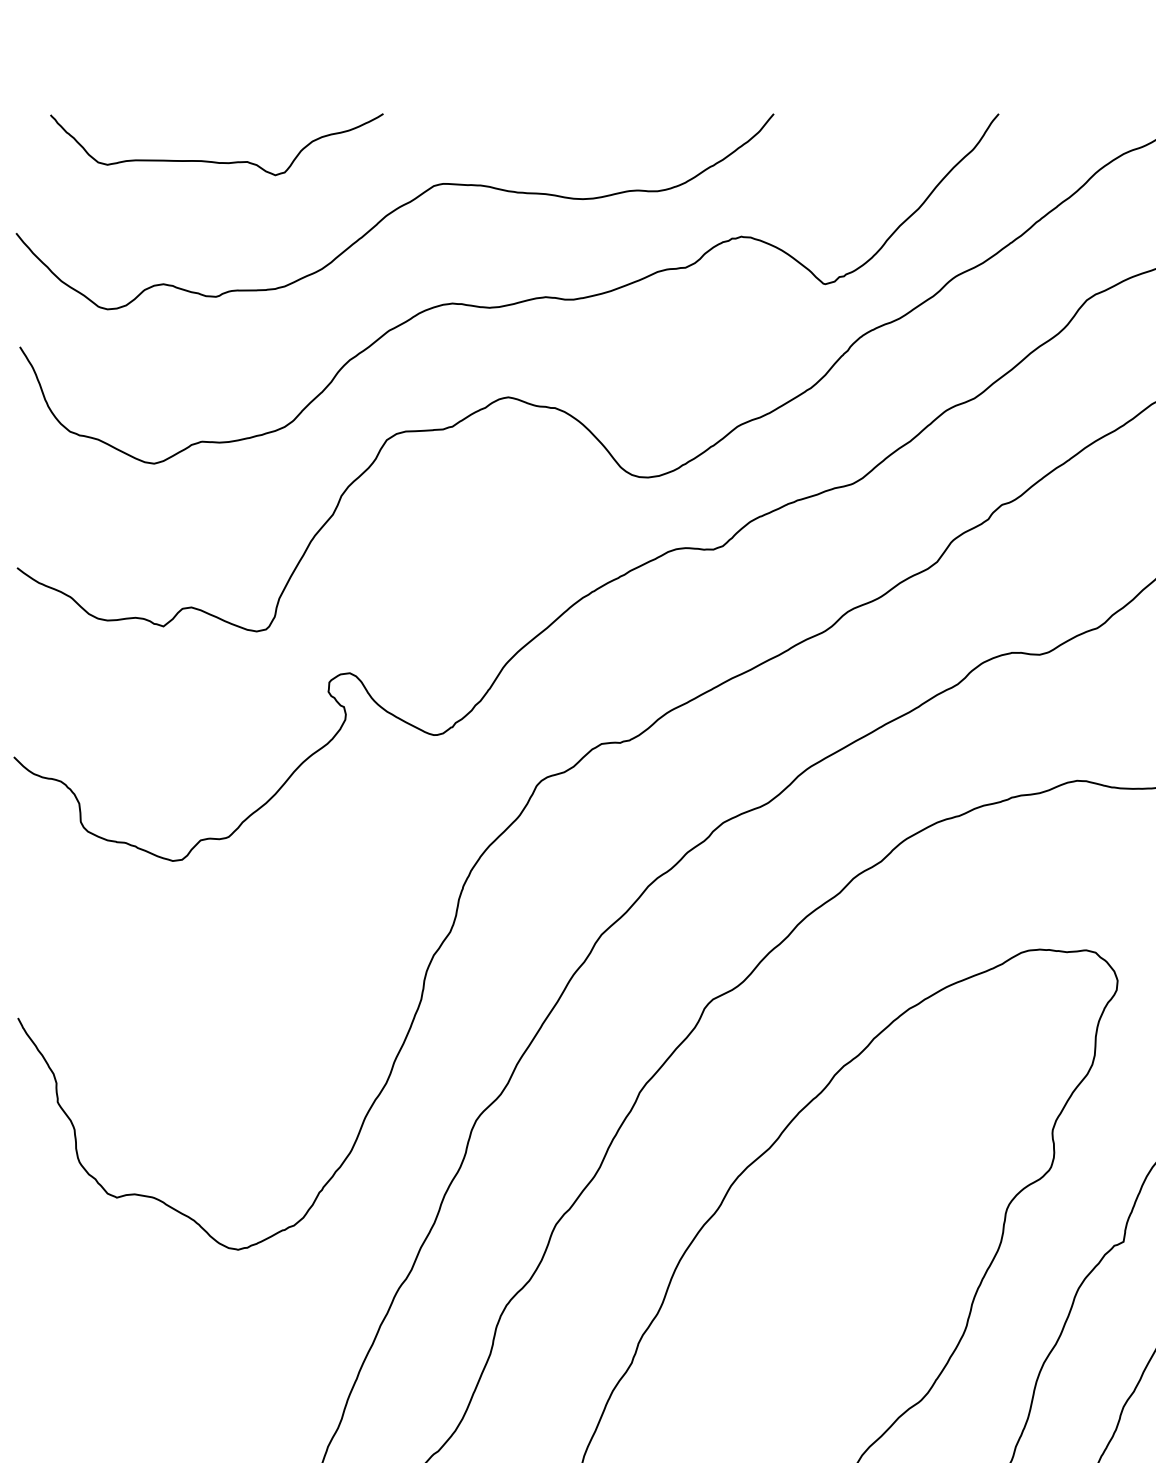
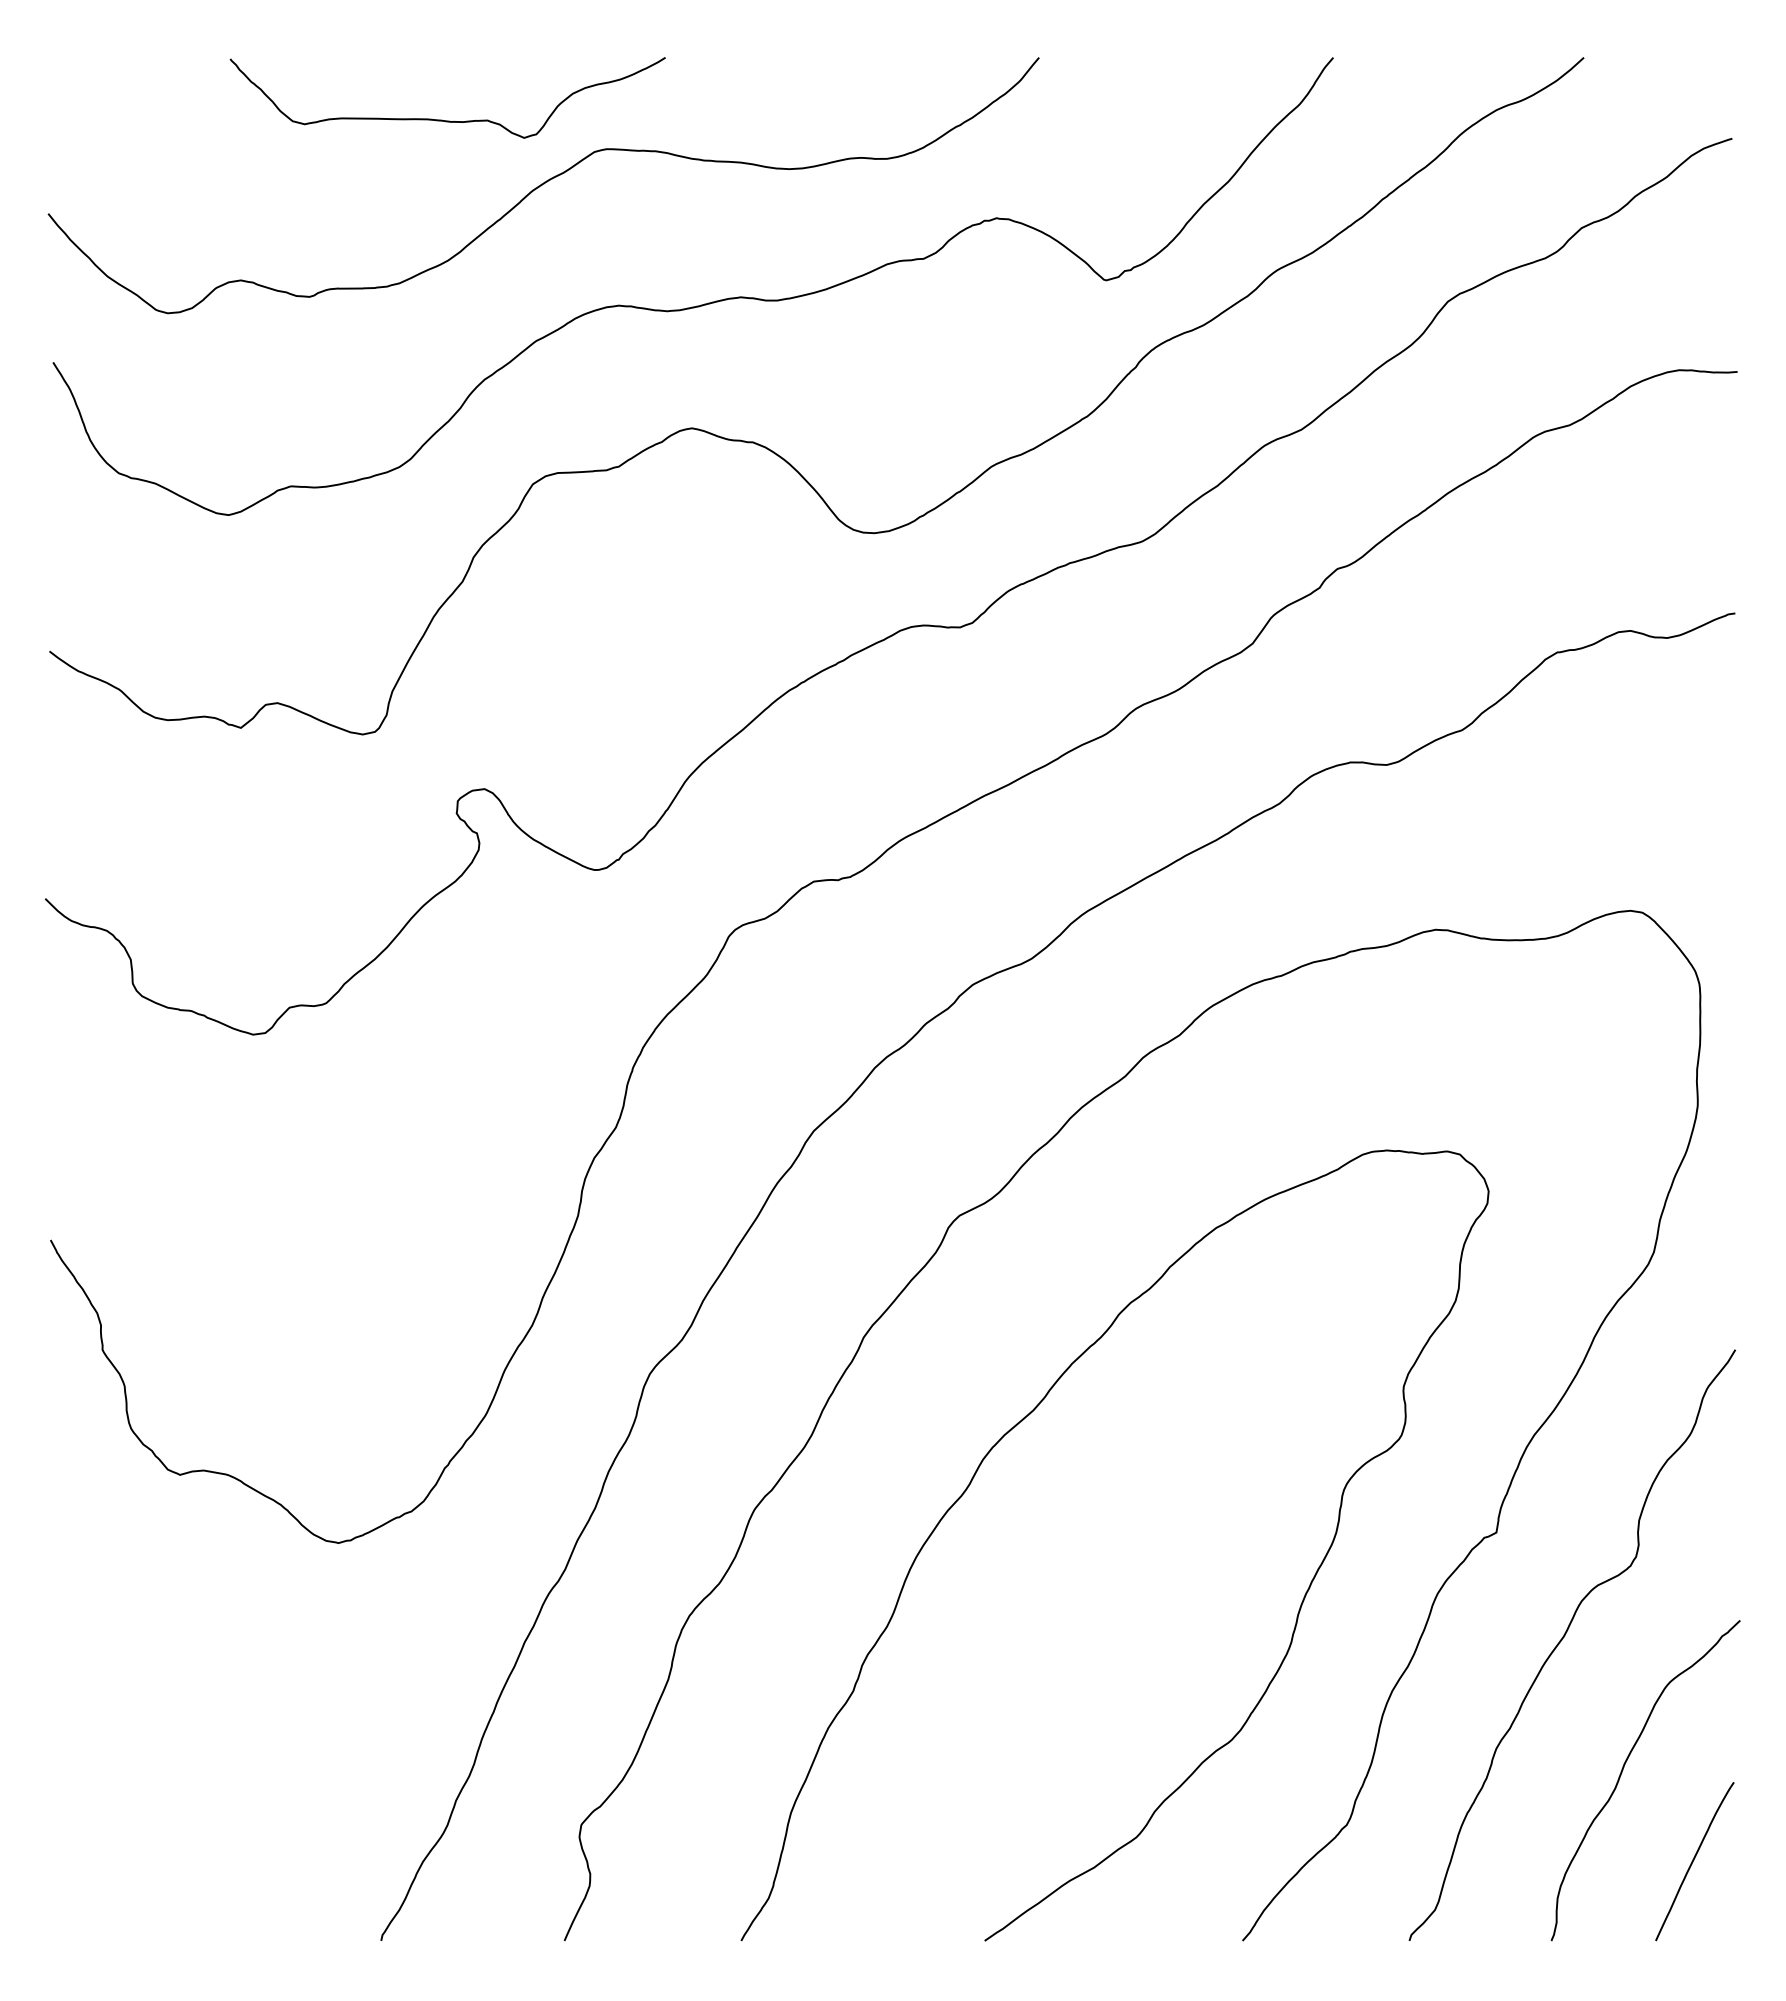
curve: (212, 161) -> (442, 119), moved

